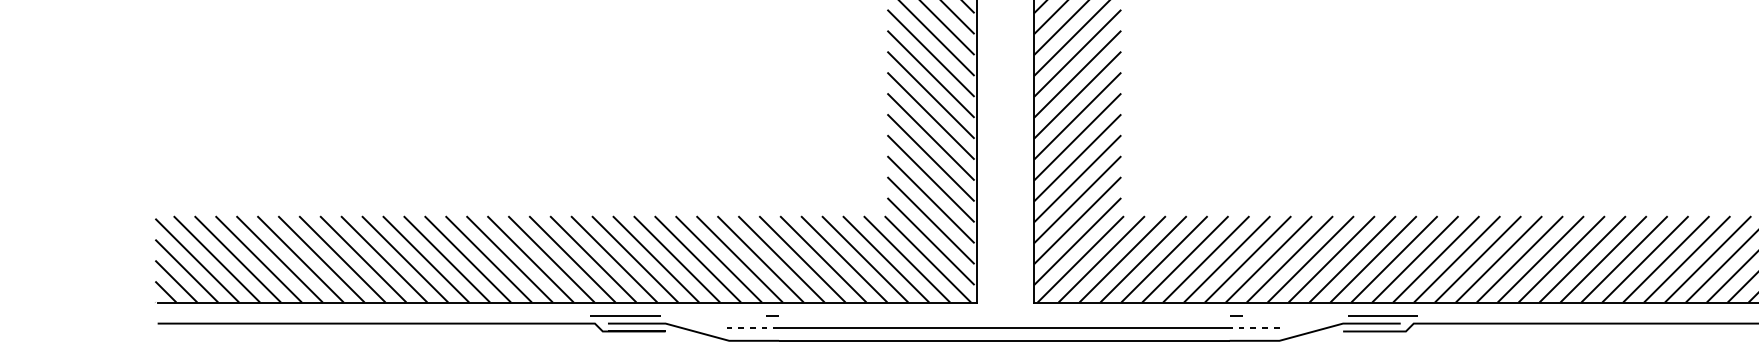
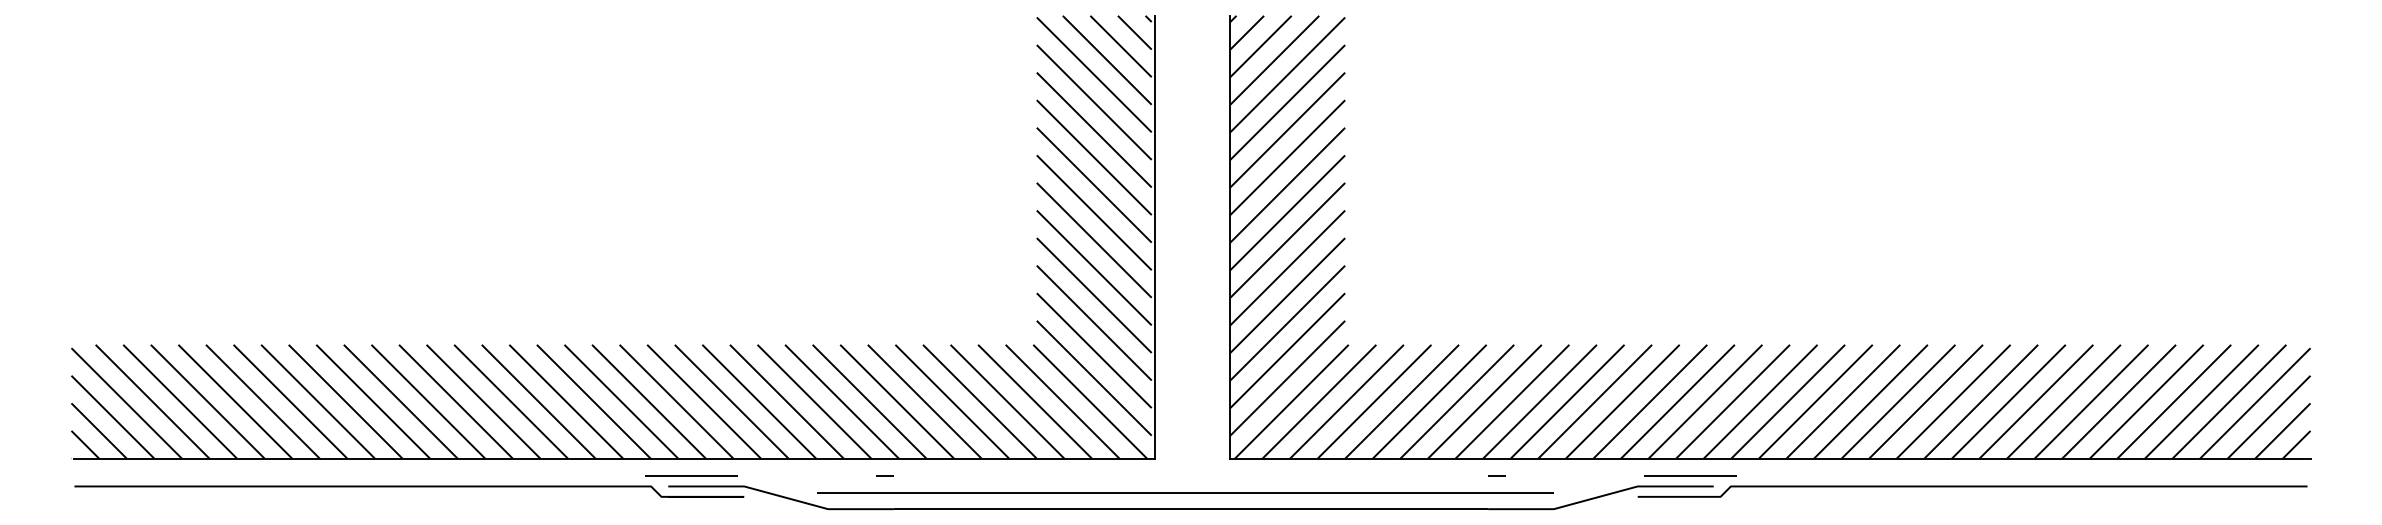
line: (749, 328) -> (855, 492), dashed -> solid
line: (1254, 328) -> (1520, 492), dashed -> solid

